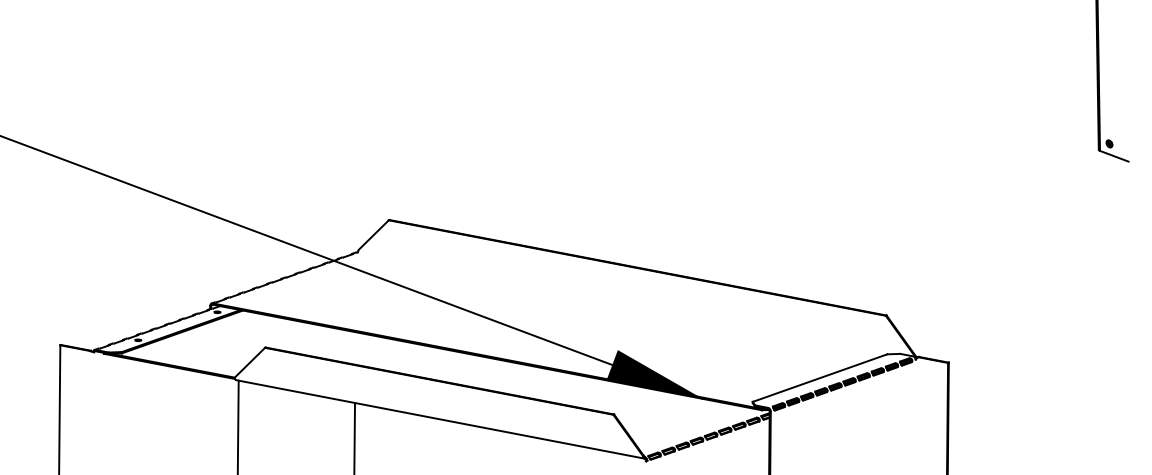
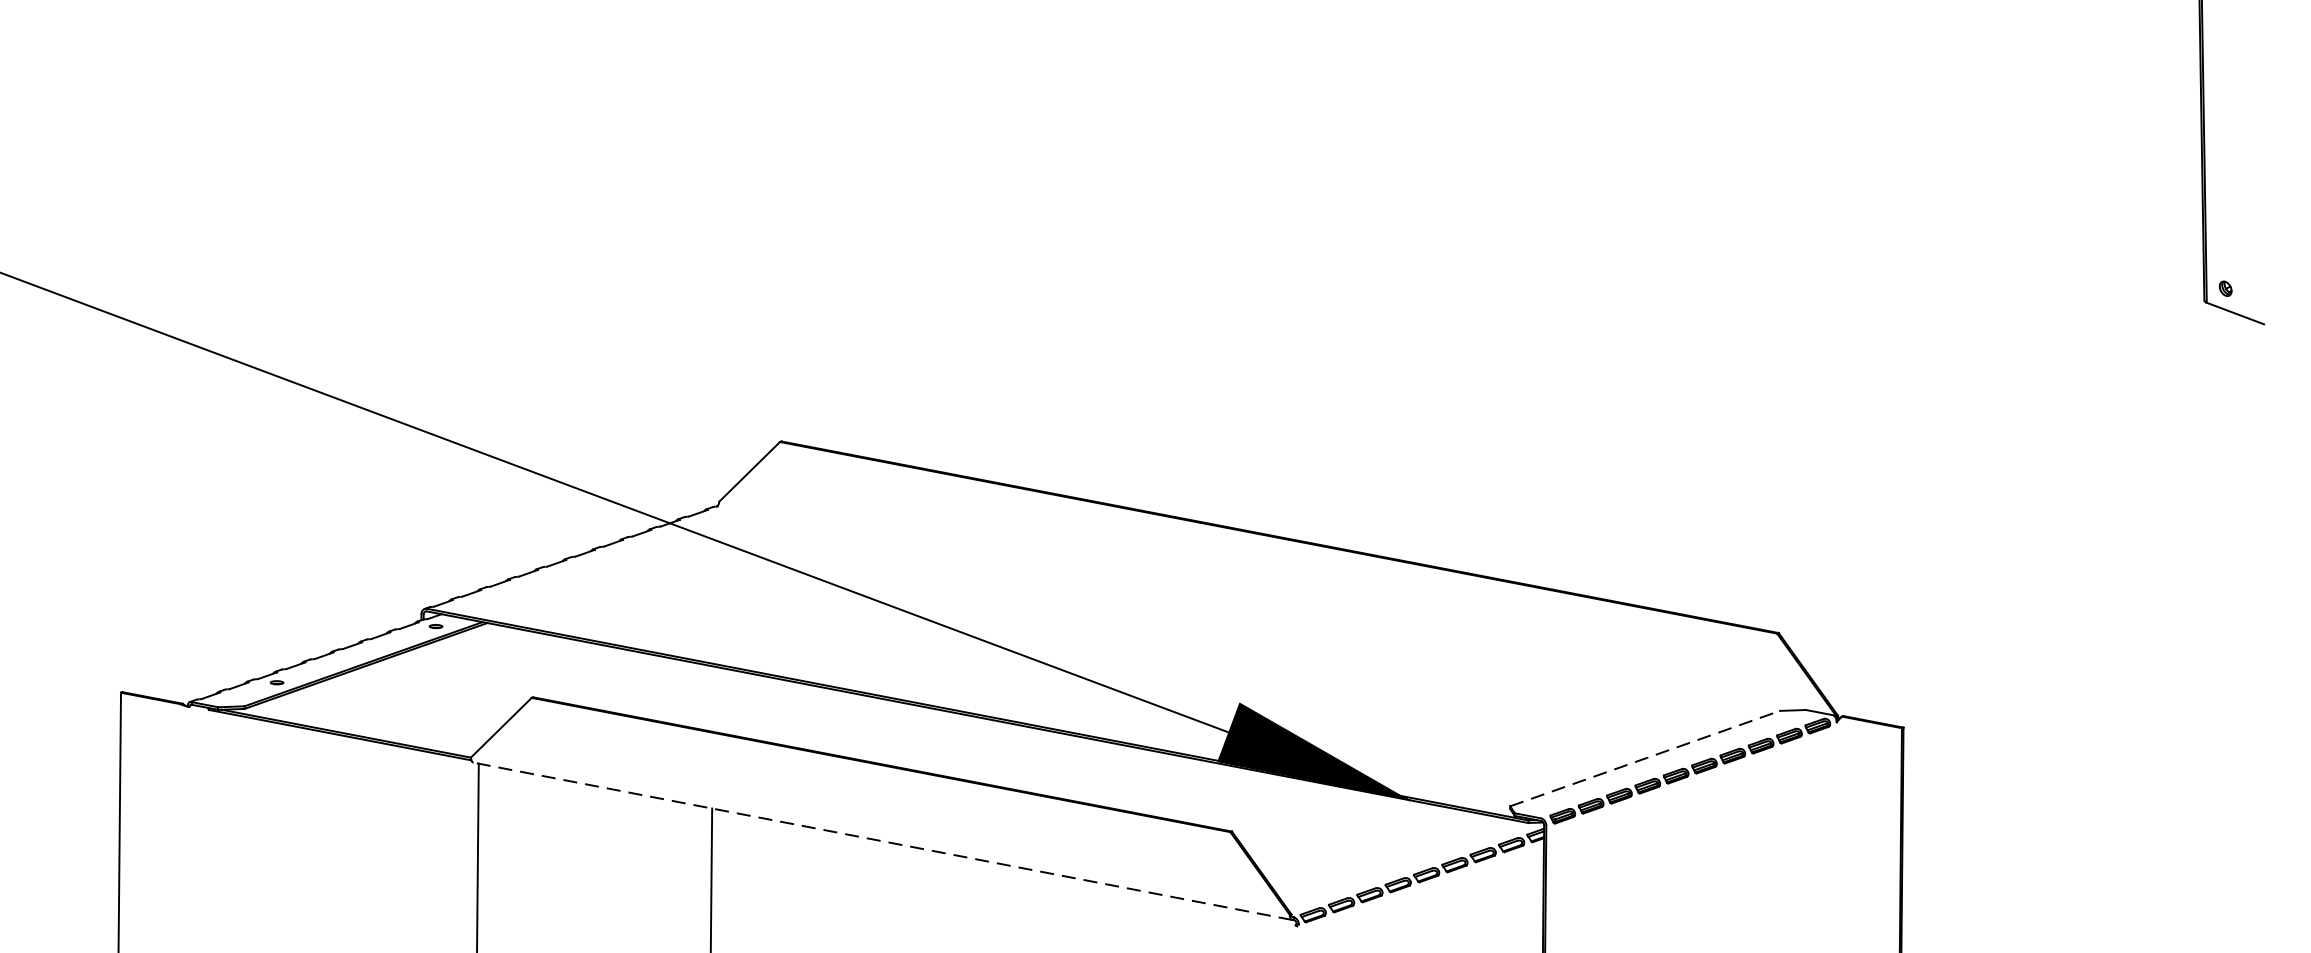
line: (820, 377) -> (1646, 757), solid -> dashed
line: (440, 419) -> (883, 841), solid -> dashed

